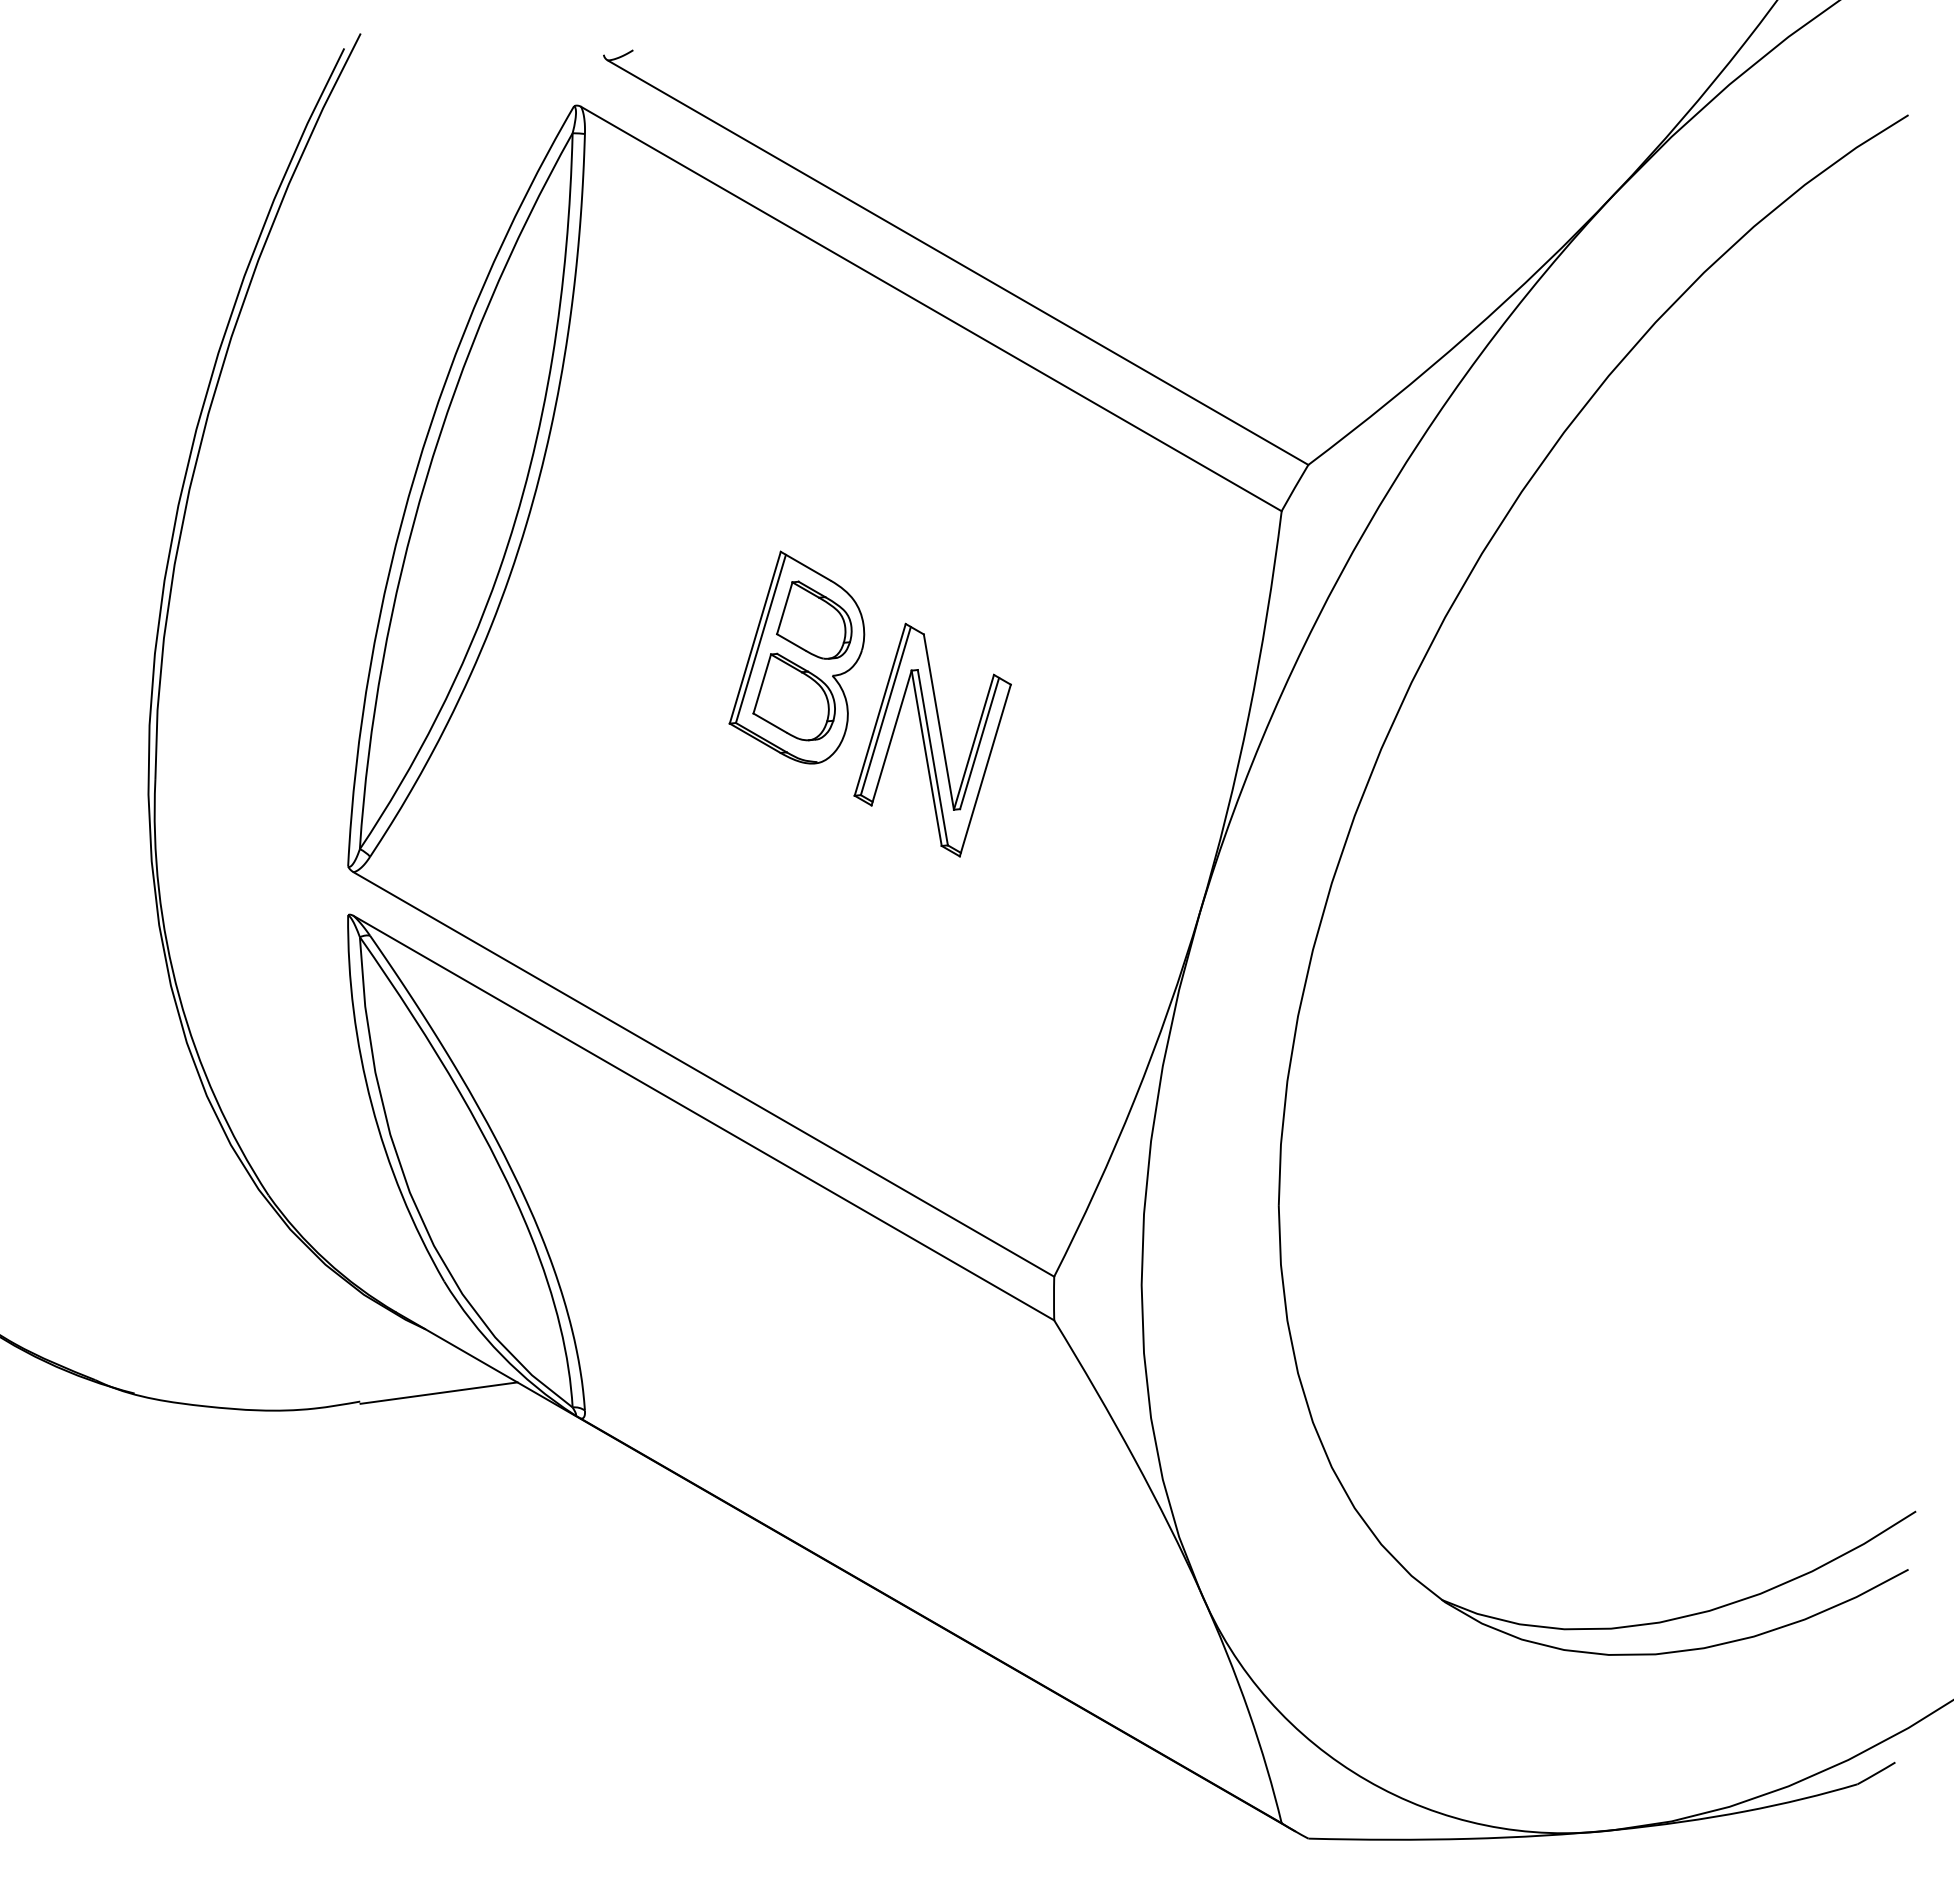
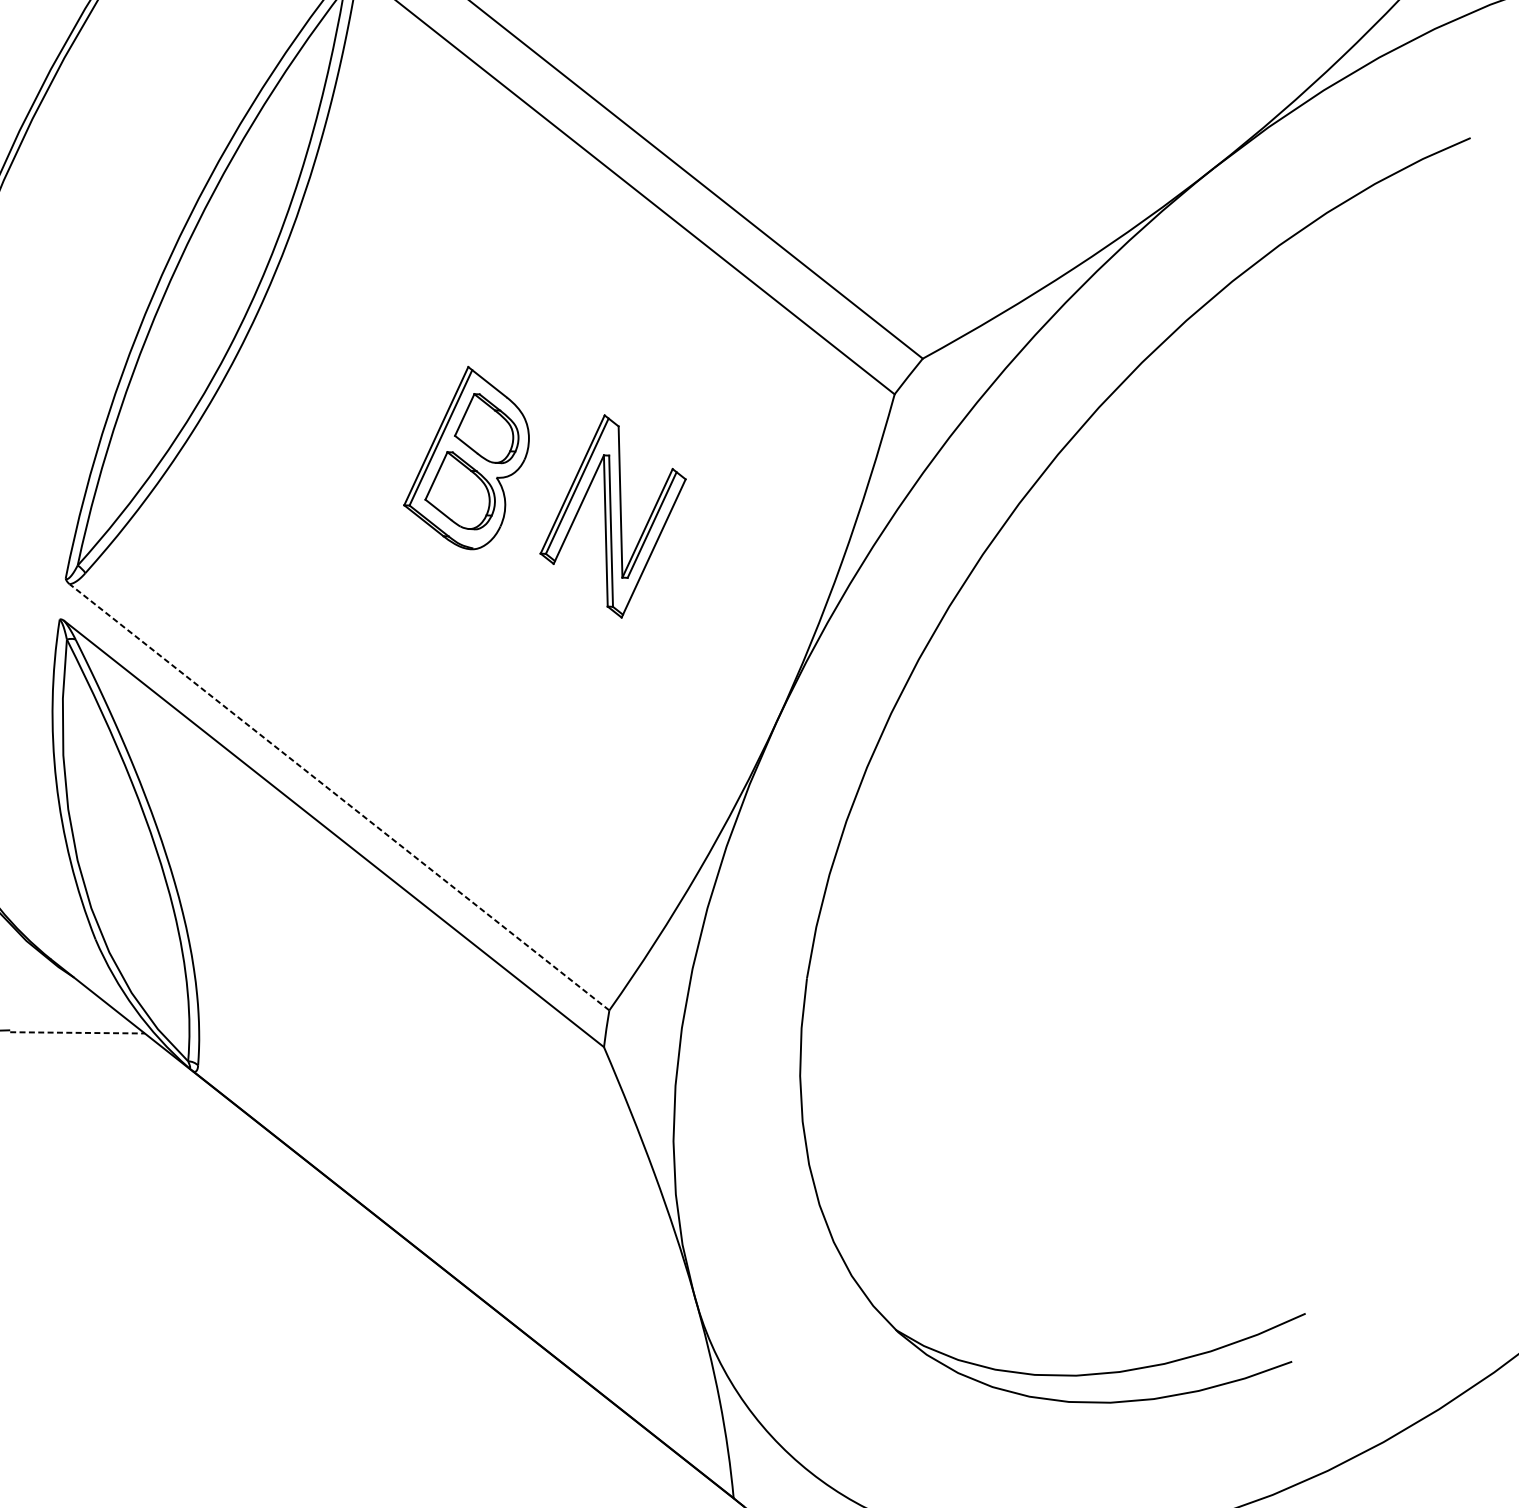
part: (932, 739) -> (613, 515), moved
line: (703, 1074) -> (339, 797), solid -> dashed
line: (439, 1393) -> (77, 1033), solid -> dashed

